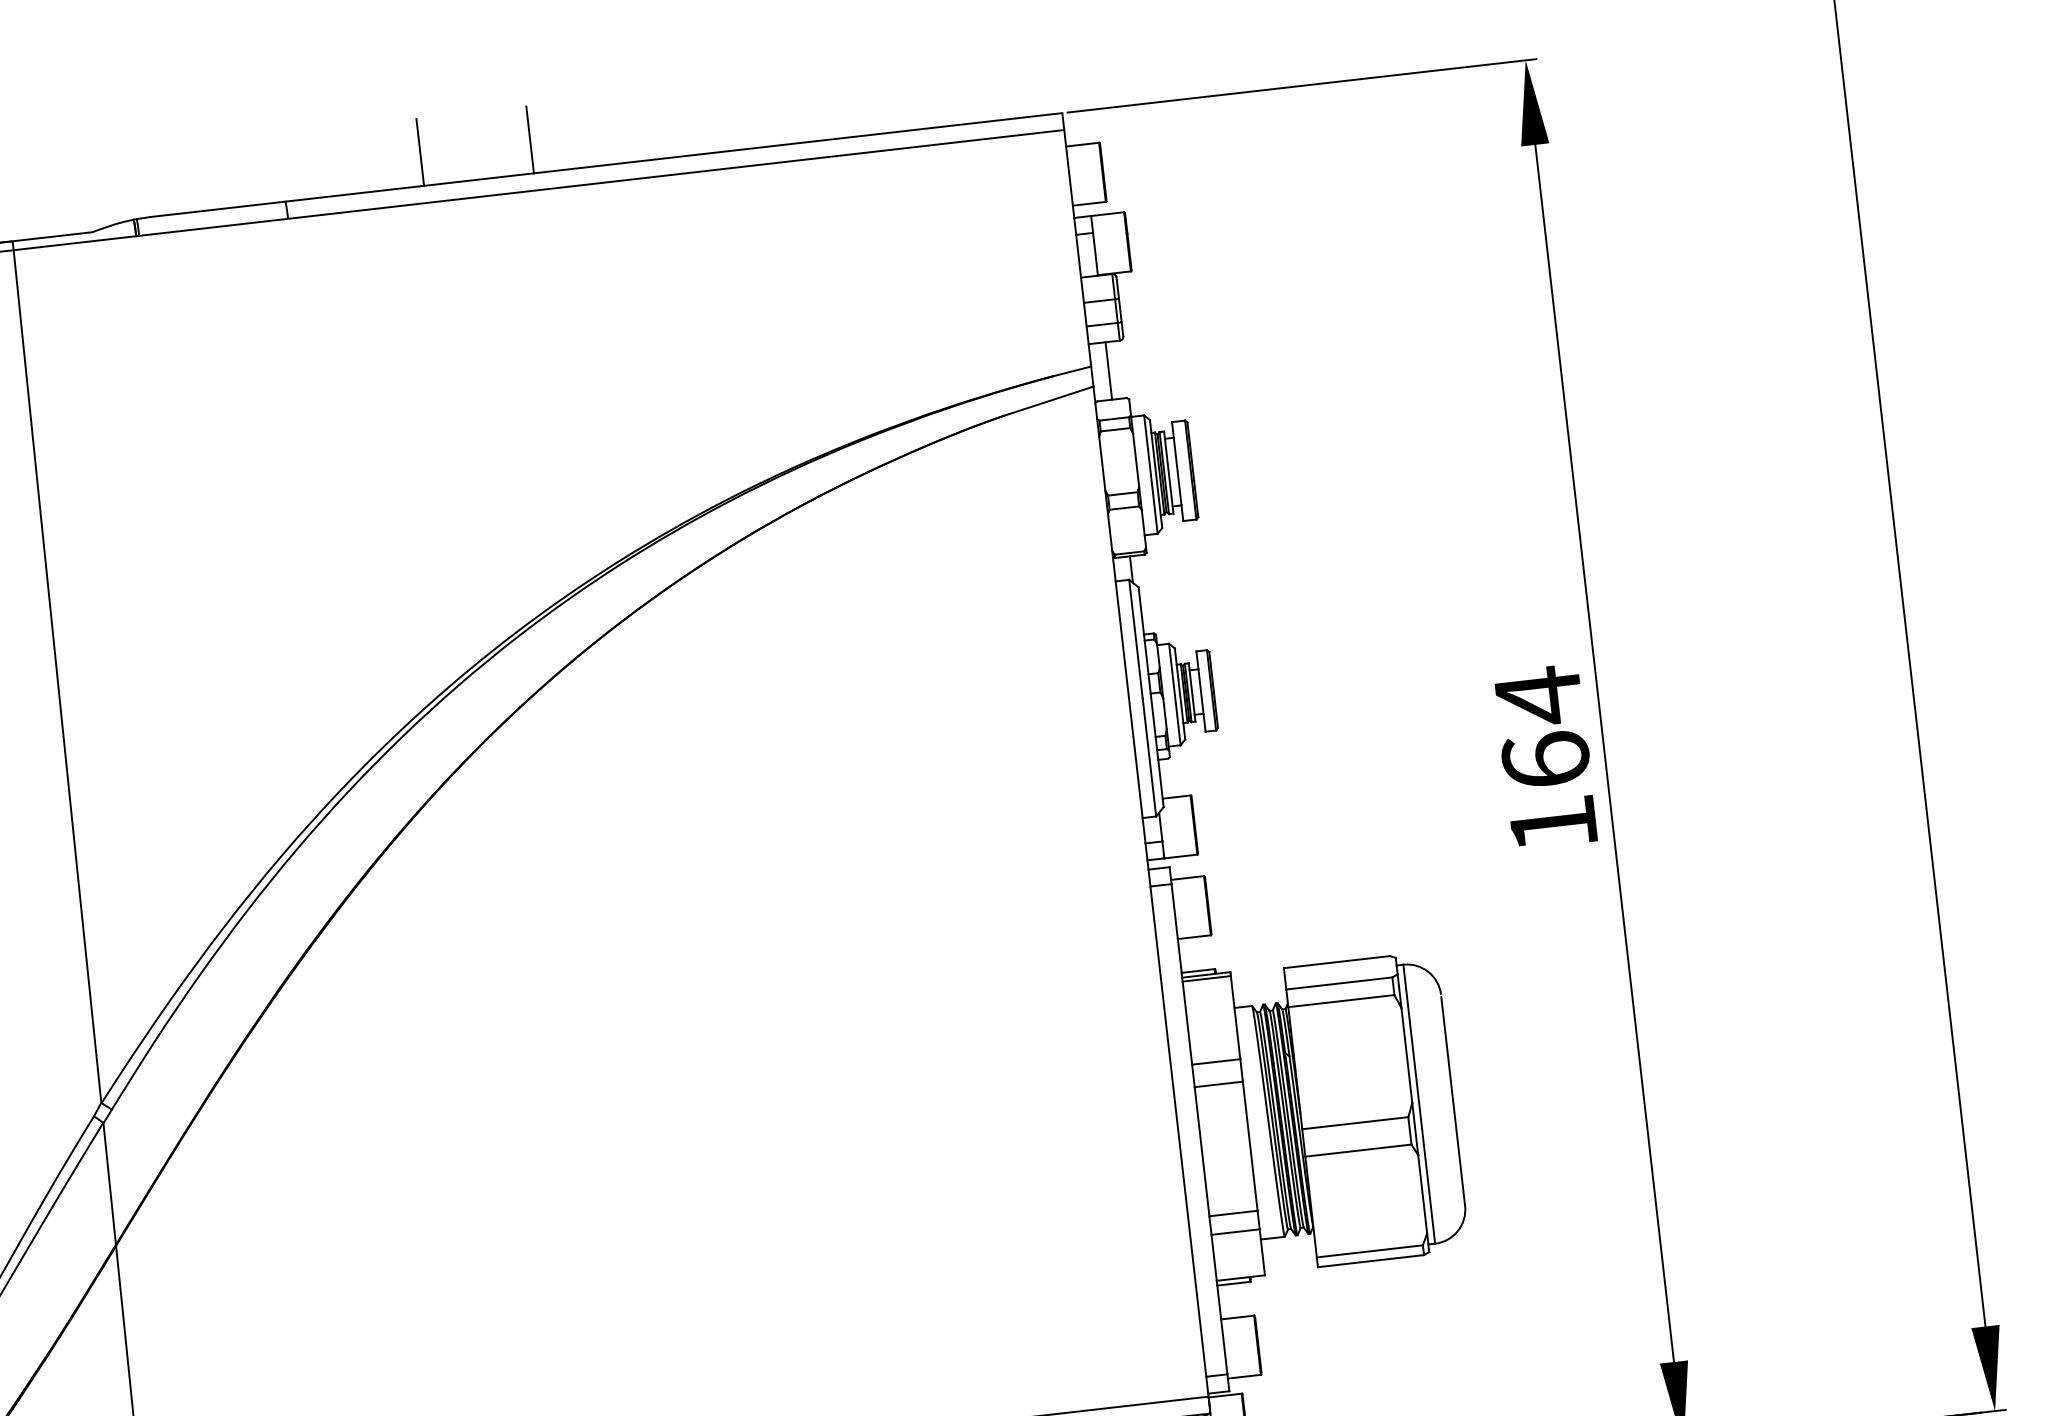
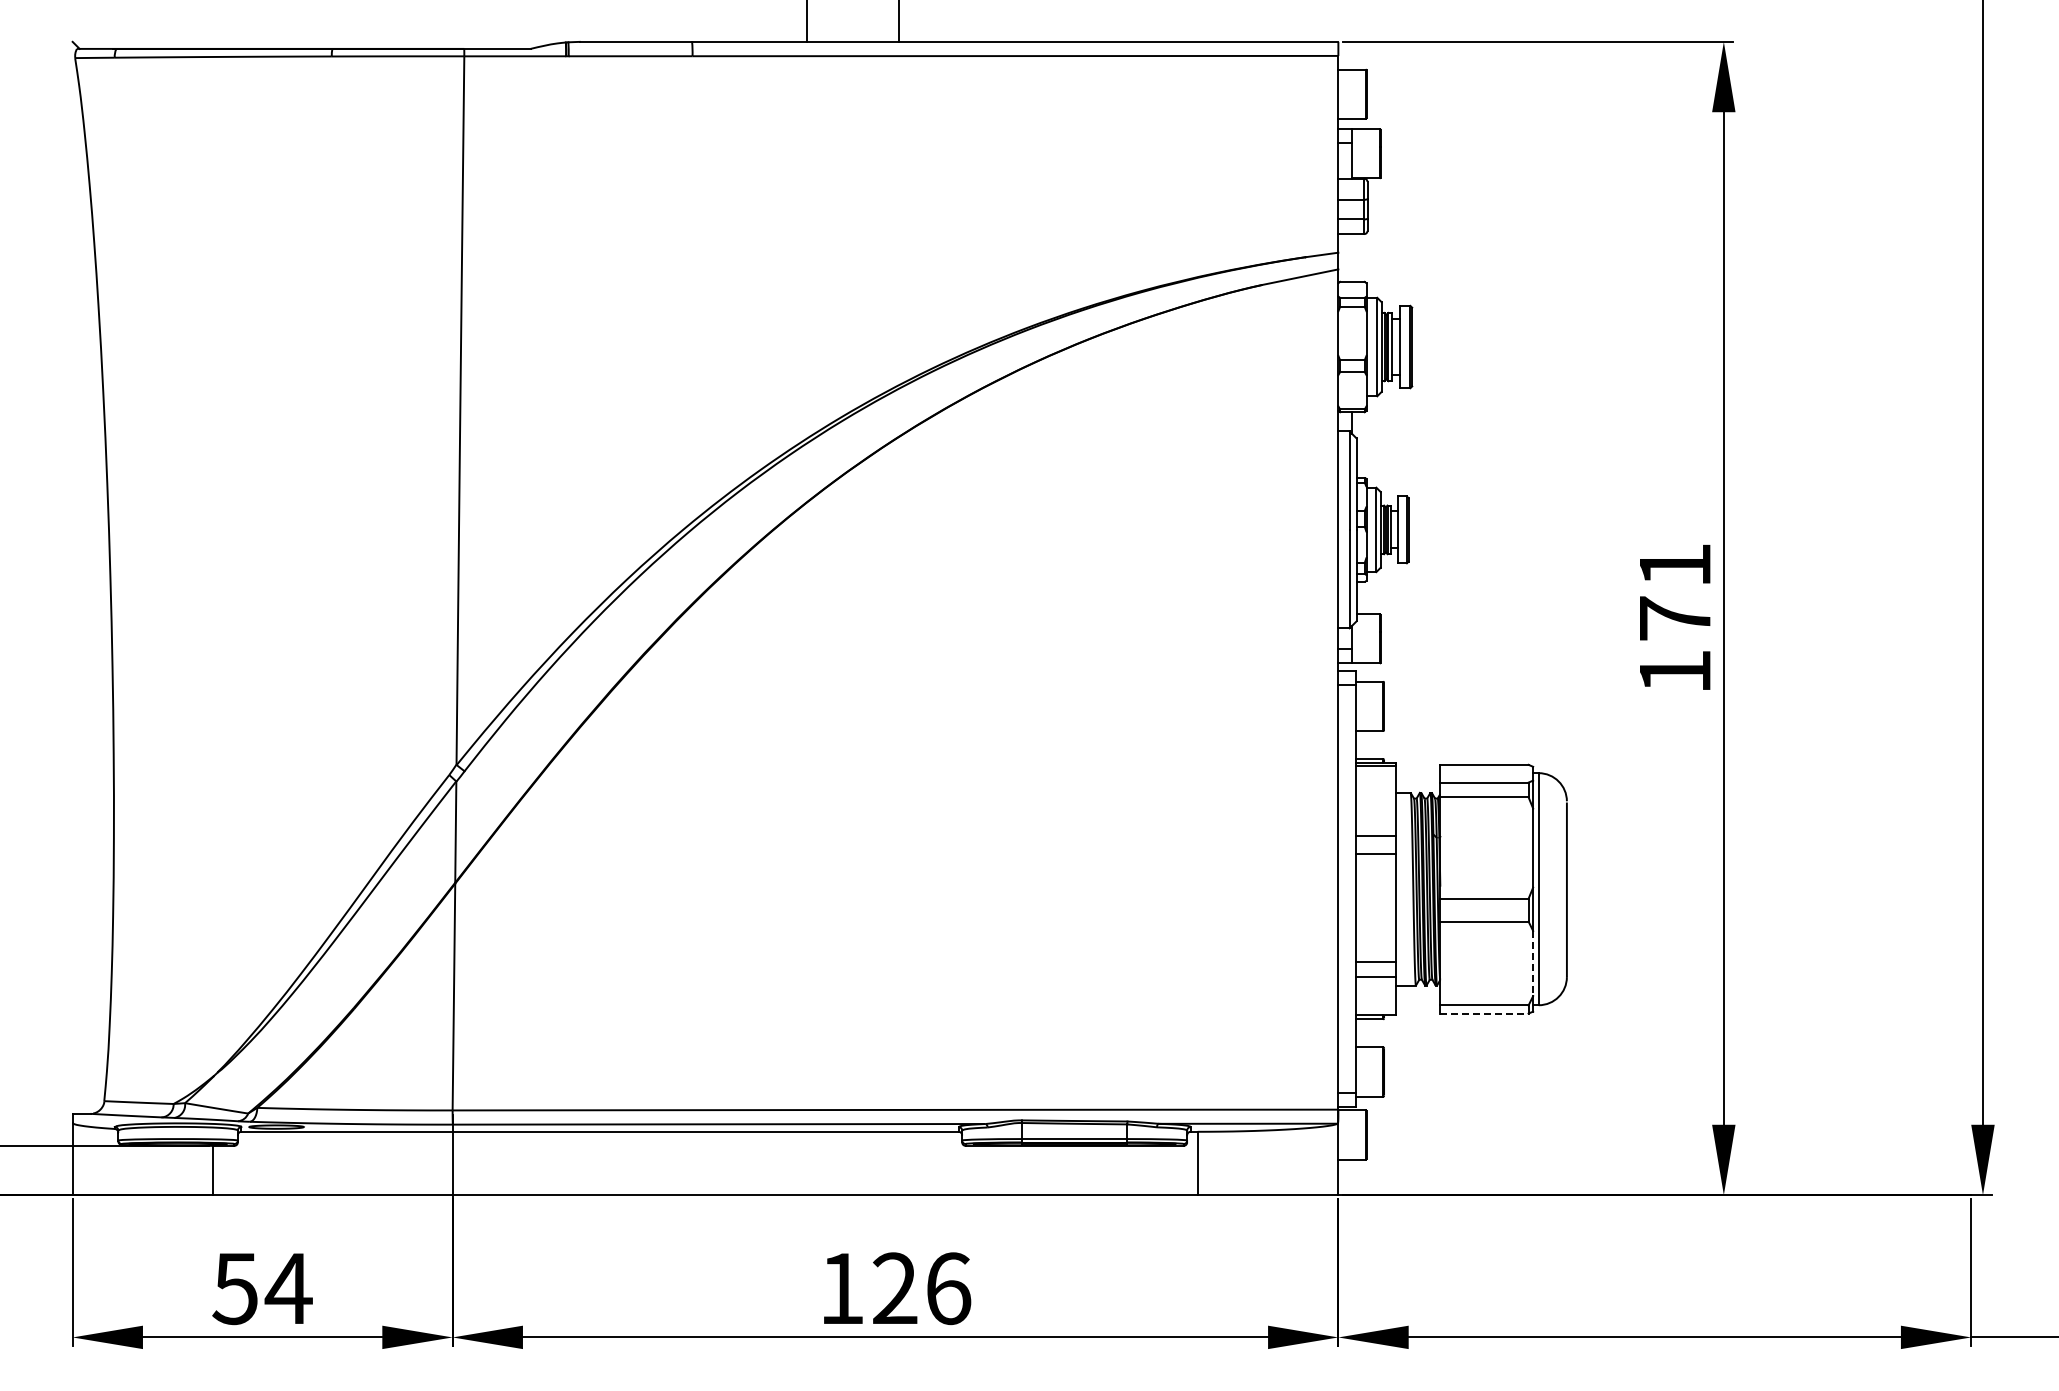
line: (1108, 370) -> (1352, 257), removed
text: (1541, 726) -> (1674, 590), 164 -> 171
line: (1423, 1194) -> (1533, 963), solid -> dashed
line: (1371, 1261) -> (1484, 1013), solid -> dashed

